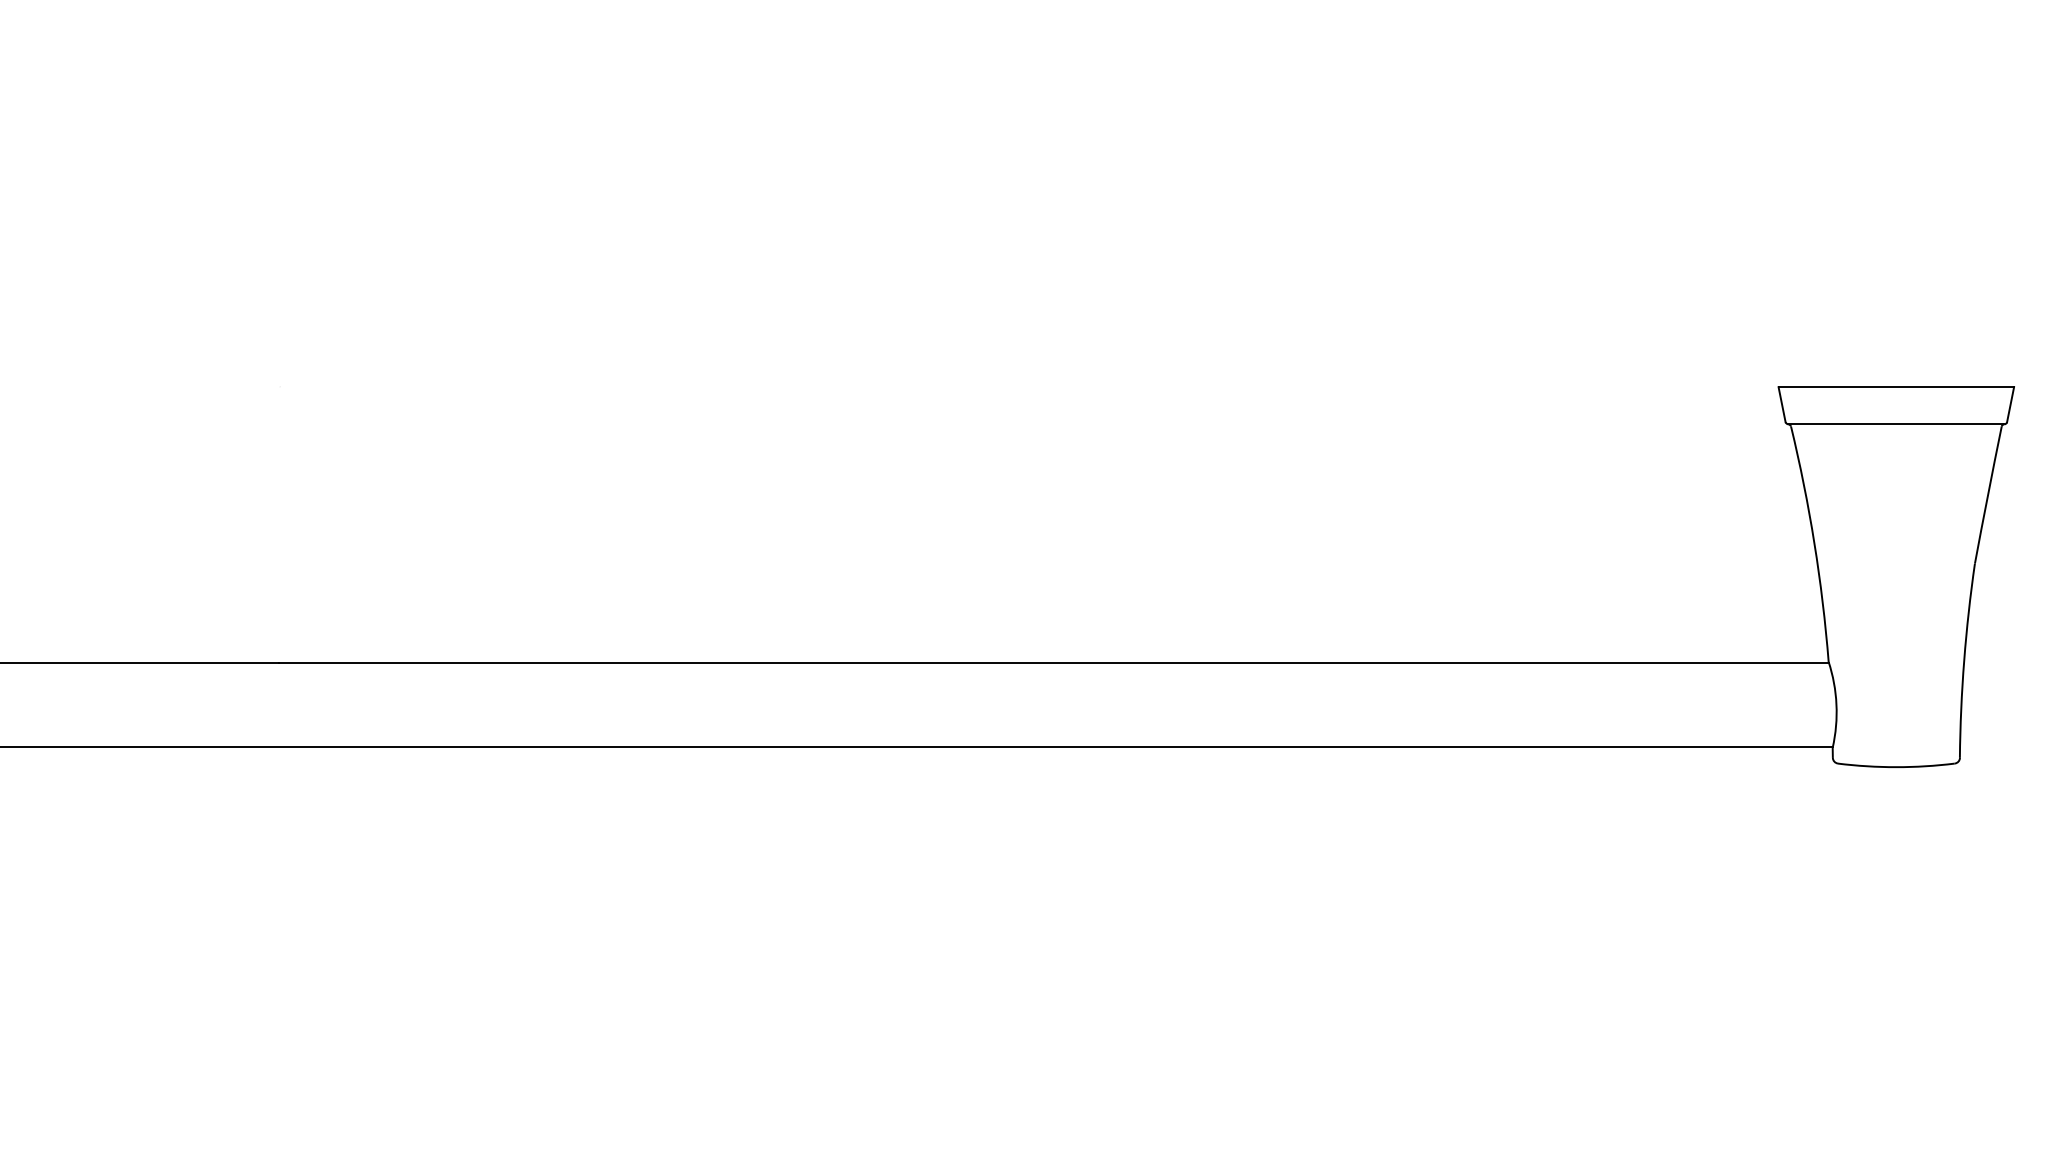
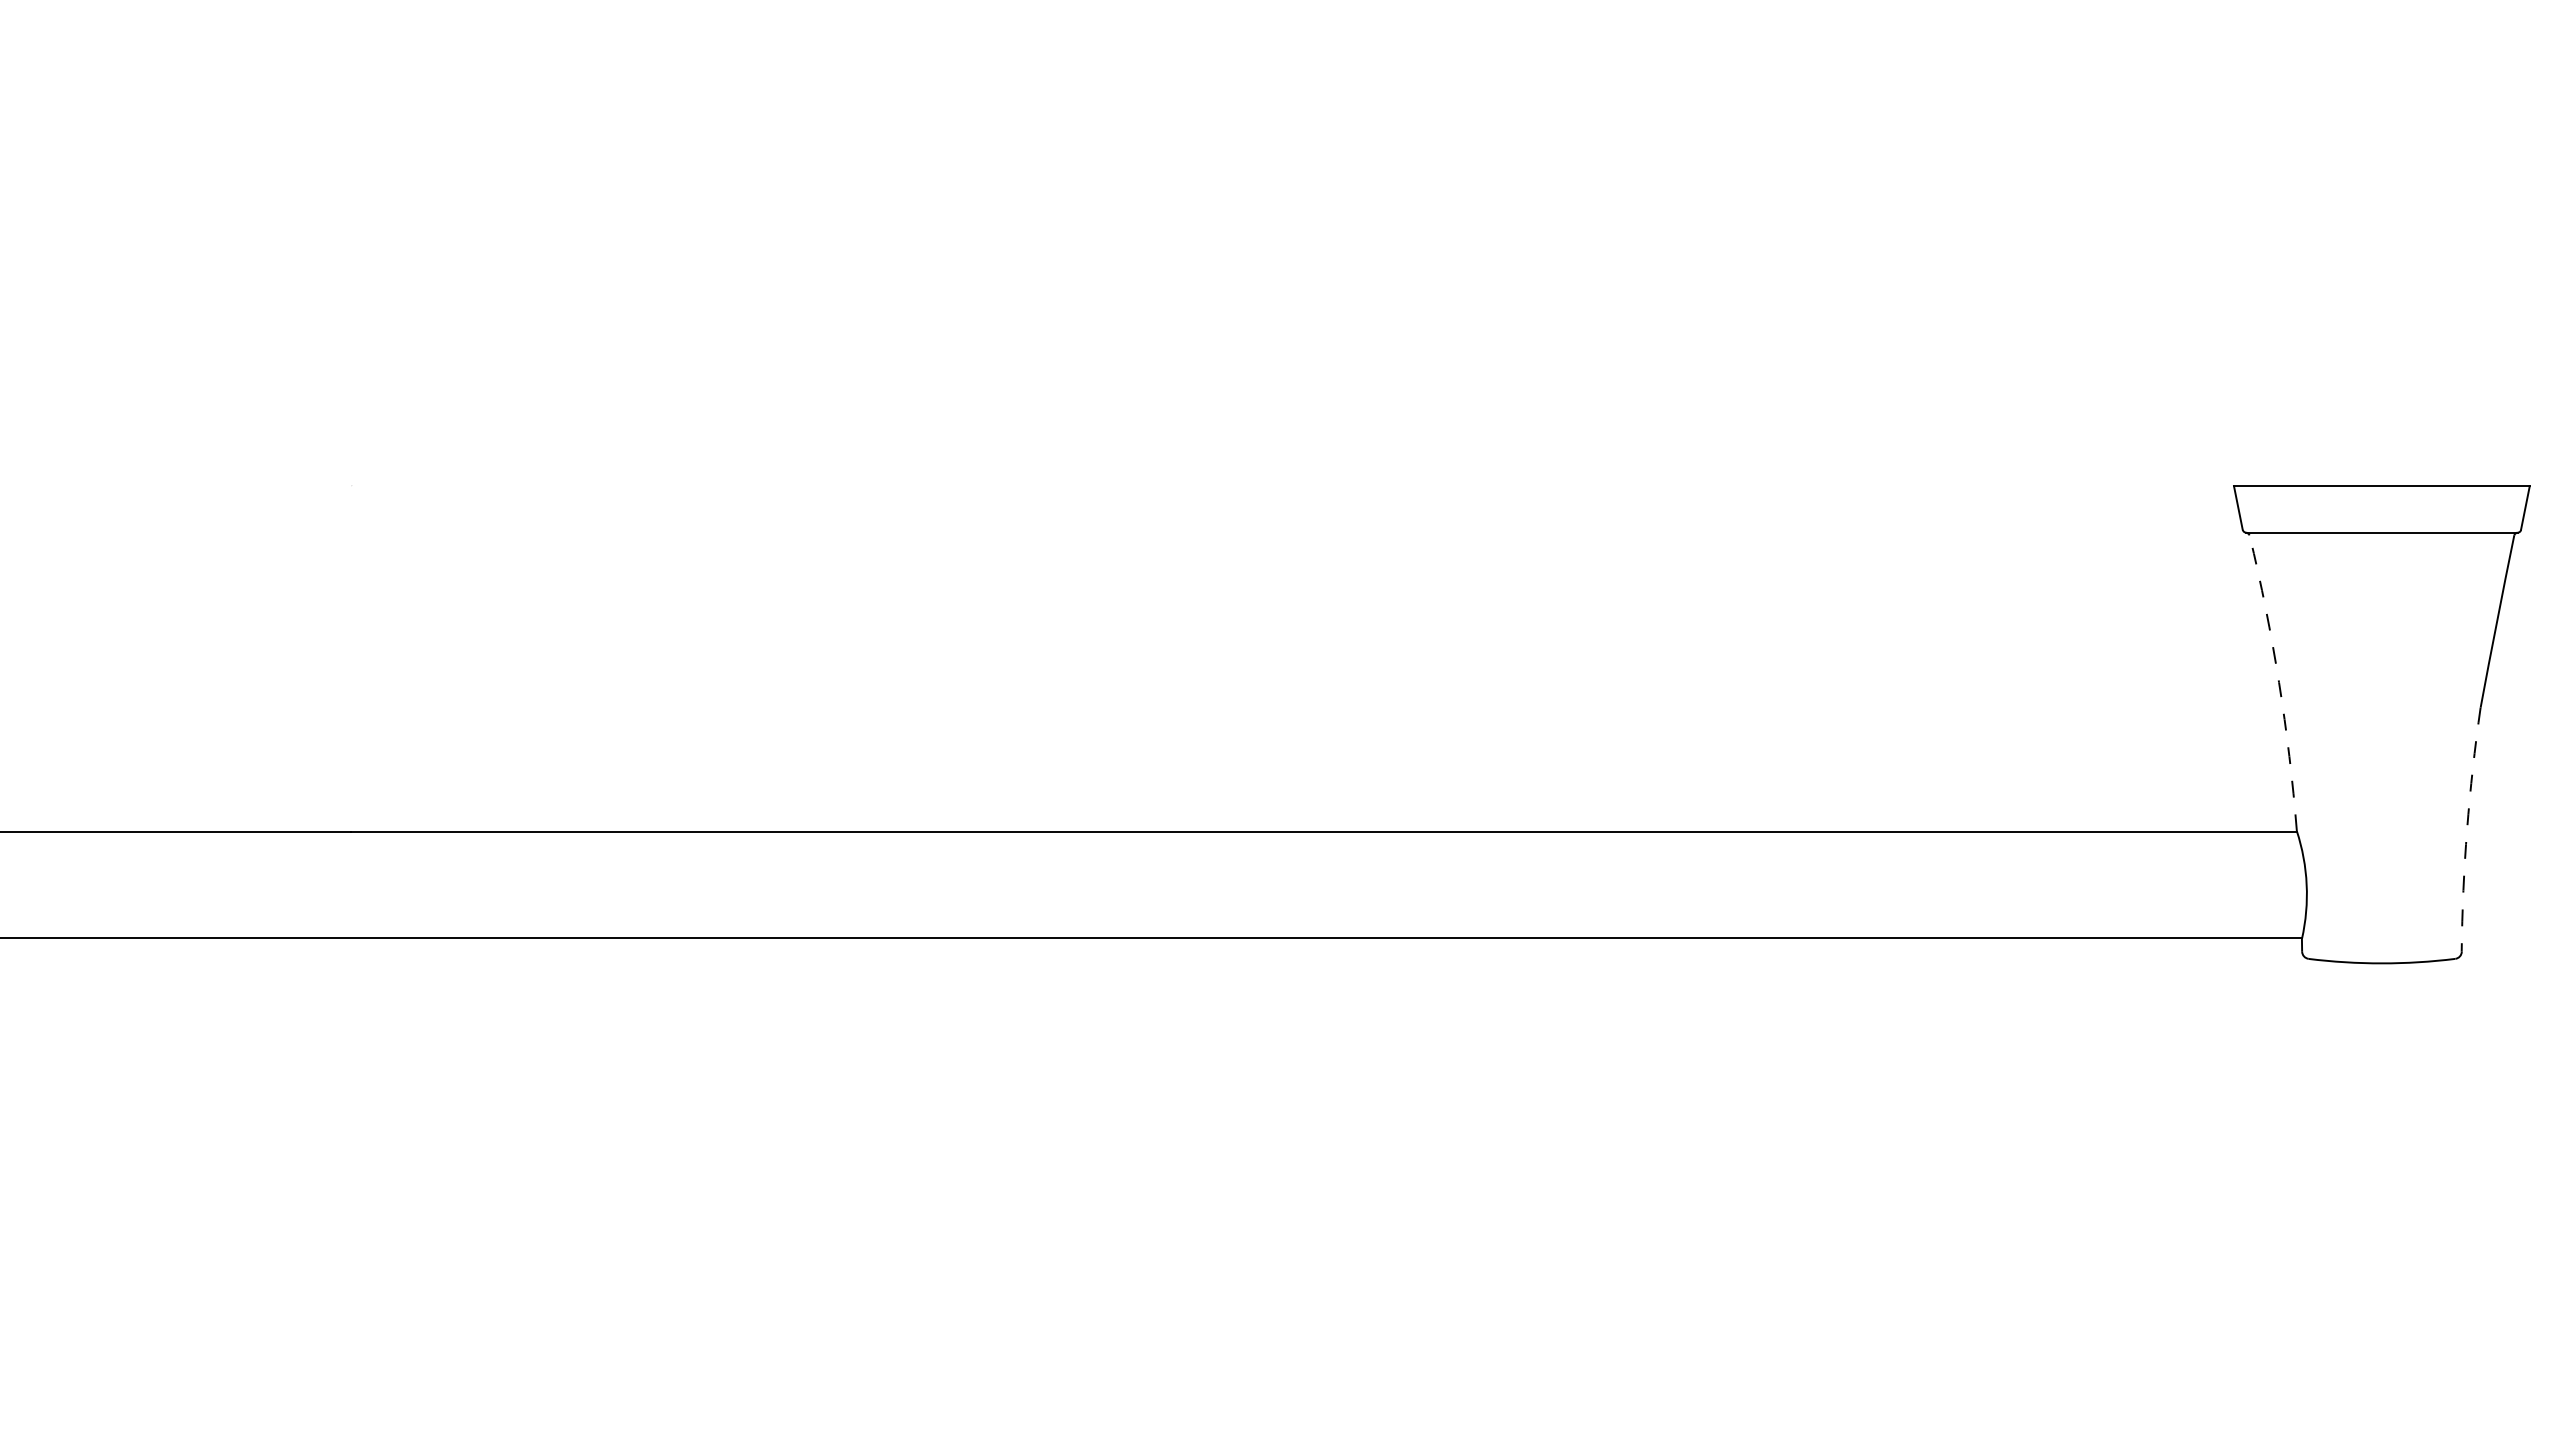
arc: (1814, 543) -> (2279, 682), solid -> dashed
arc: (1964, 660) -> (2467, 829), solid -> dashed

